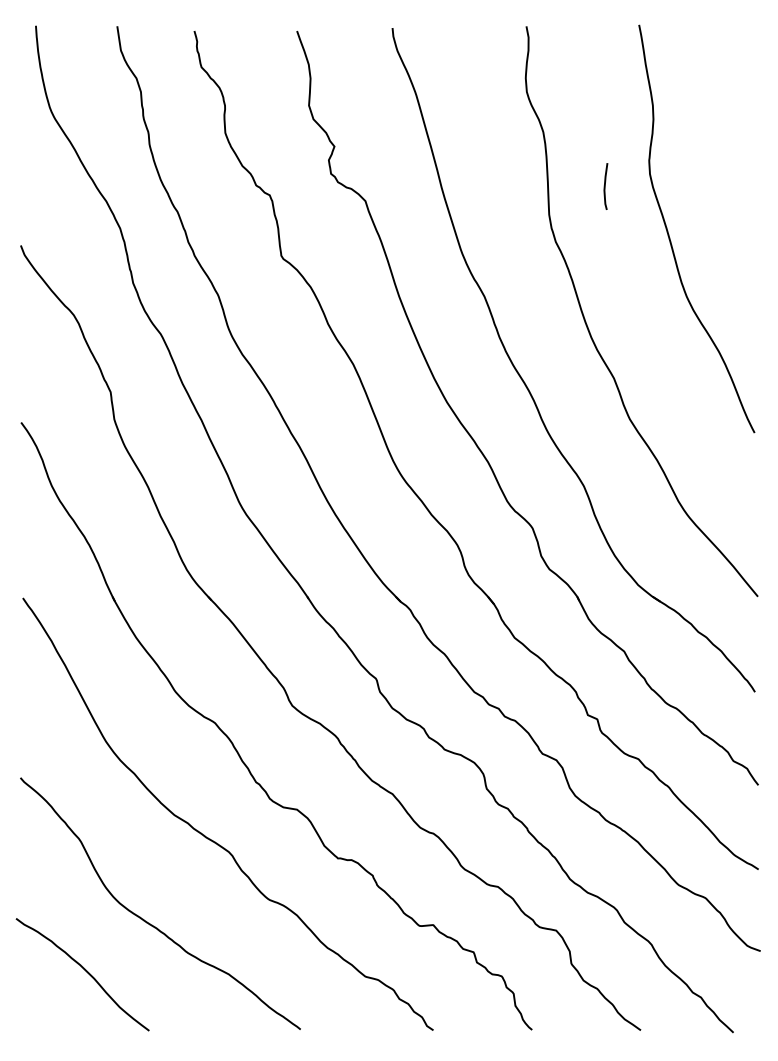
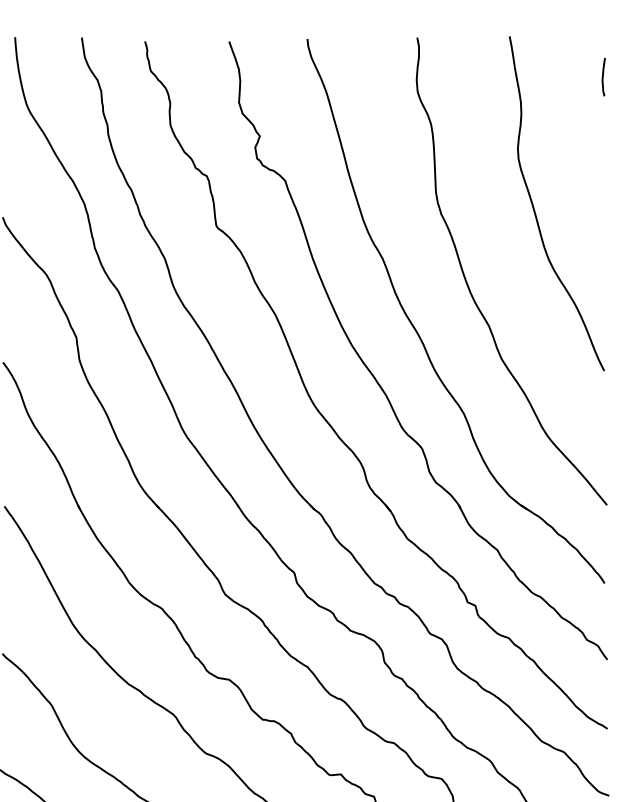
curve: (605, 186) -> (603, 77), moved

